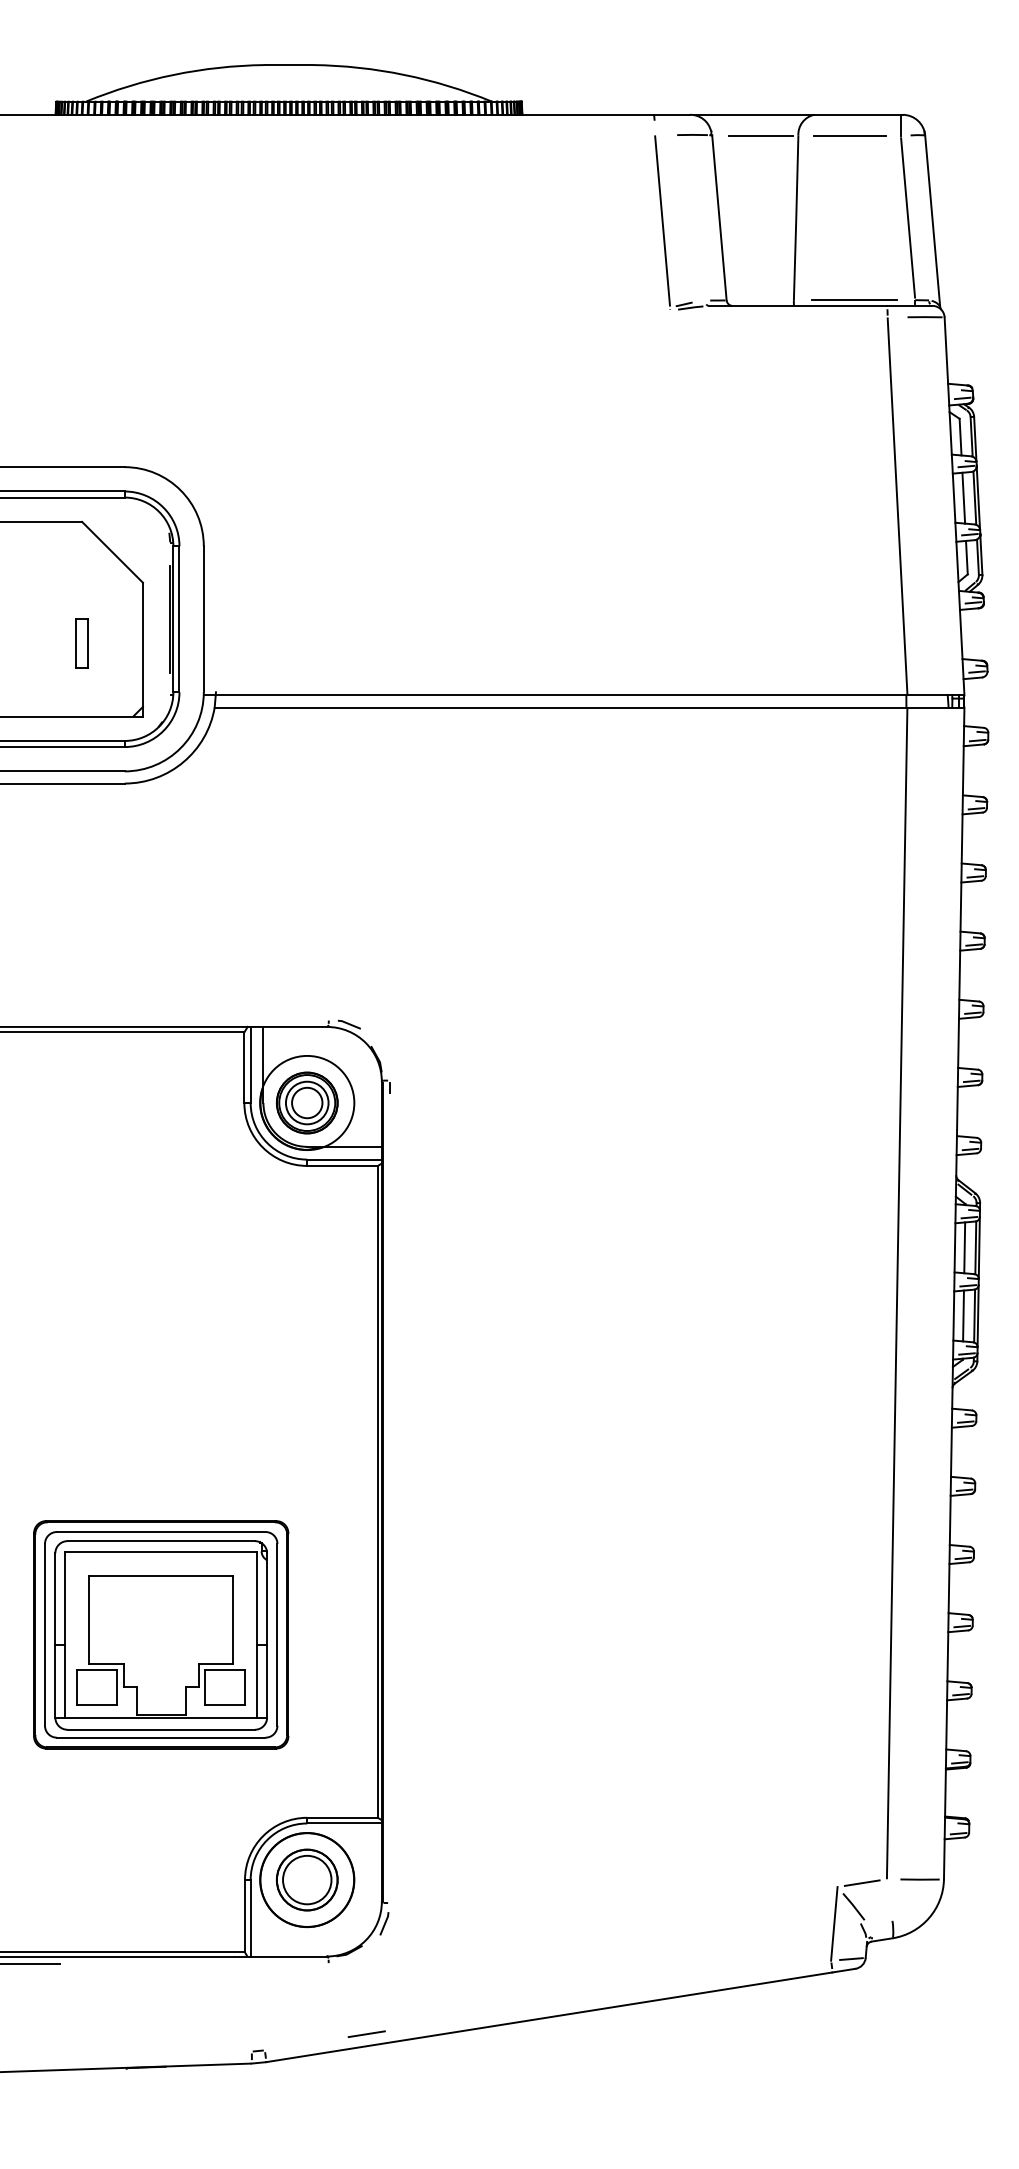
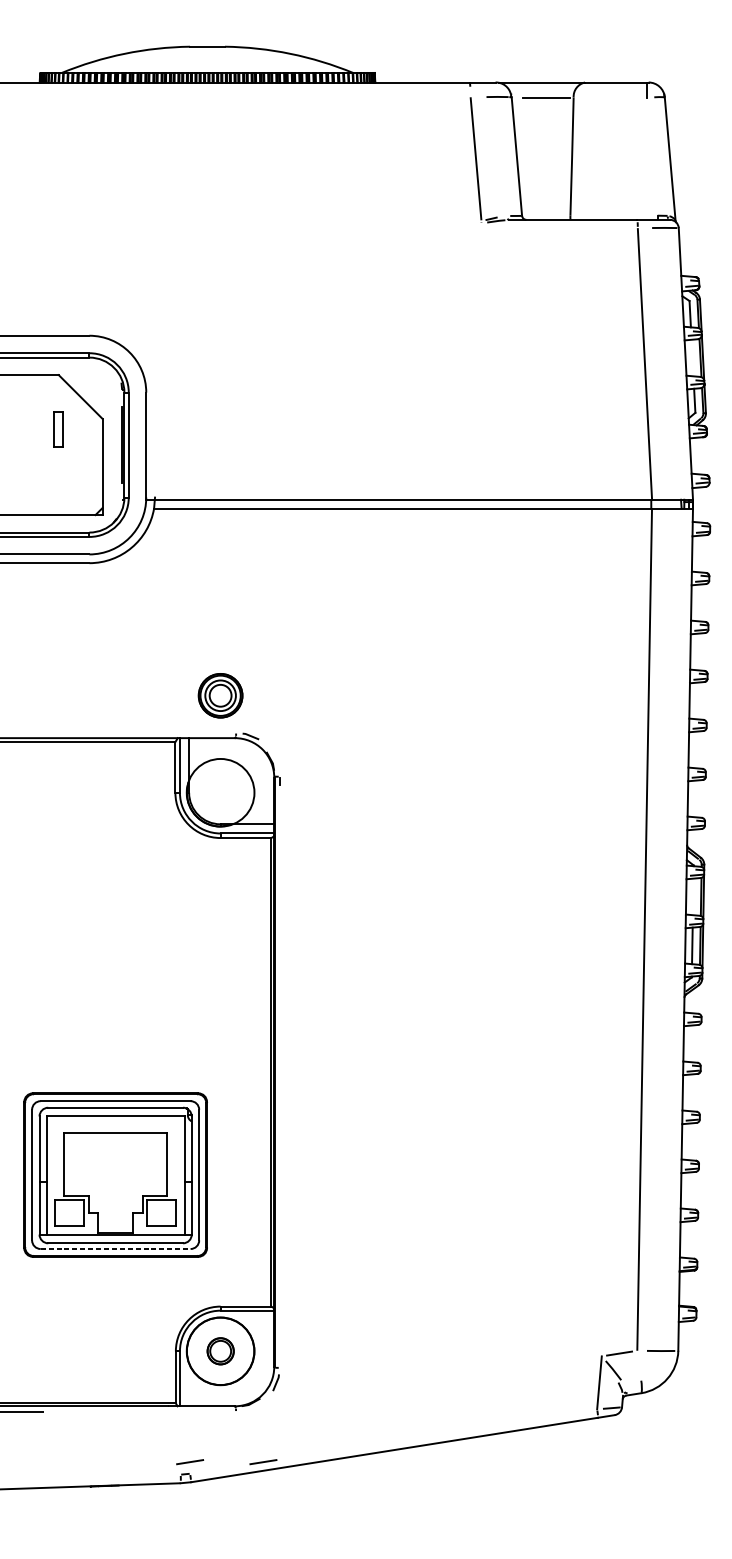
line: (849, 135) -> (610, 97), removed
line: (908, 217) -> (652, 156), removed
line: (854, 300) -> (613, 215), removed
line: (963, 497) -> (692, 357), removed
part: (81, 643) -> (58, 429), moved
part: (307, 1102) -> (220, 695), moved
line: (964, 1247) -> (693, 896), removed
line: (161, 1737) -> (115, 1248), solid -> dashed
part: (307, 1879) -> (220, 1350), size x0.6
line: (264, 2033) -> (189, 1461), added

